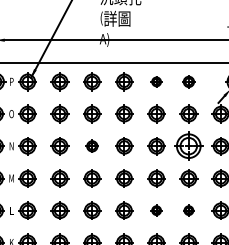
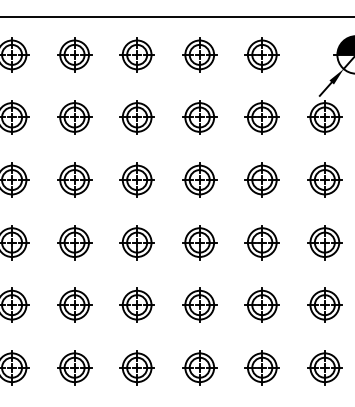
part: (156, 81) -> (199, 54), size x1.67
part: (188, 81) -> (261, 54), size x1.43
part: (92, 146) -> (75, 180), size x1.43
part: (188, 146) -> (261, 180), size x0.62
part: (156, 210) -> (199, 304), size x1.67
part: (188, 210) -> (261, 304), size x1.67

